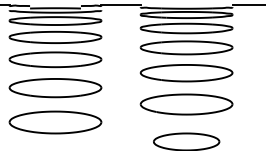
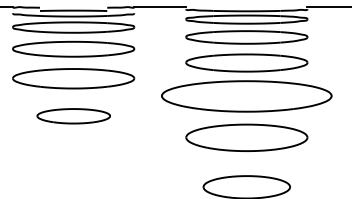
part: (186, 73) -> (246, 96), size x1.4
part: (55, 88) -> (73, 116), size x0.6
part: (55, 122) -> (73, 161), removed

